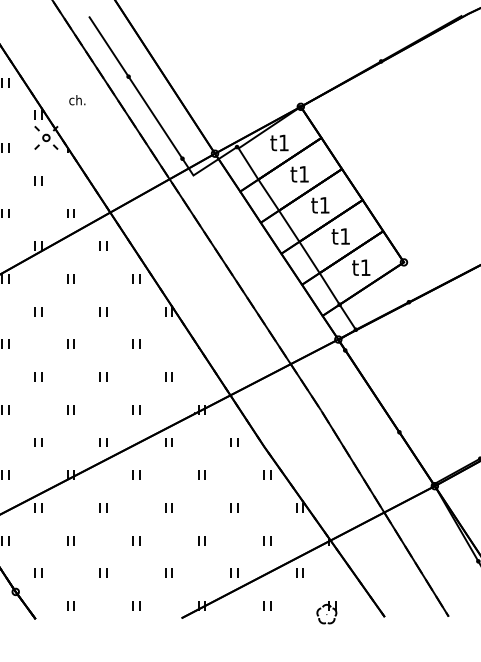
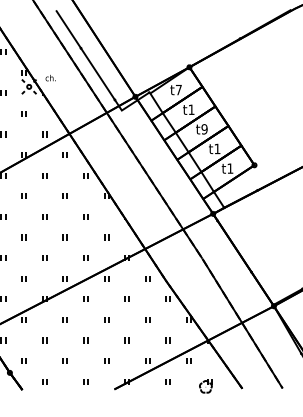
text: (76, 100) -> (50, 78), moved
text: (283, 143) -> (178, 90), t1 -> t7
text: (324, 205) -> (204, 129), t1 -> t9

